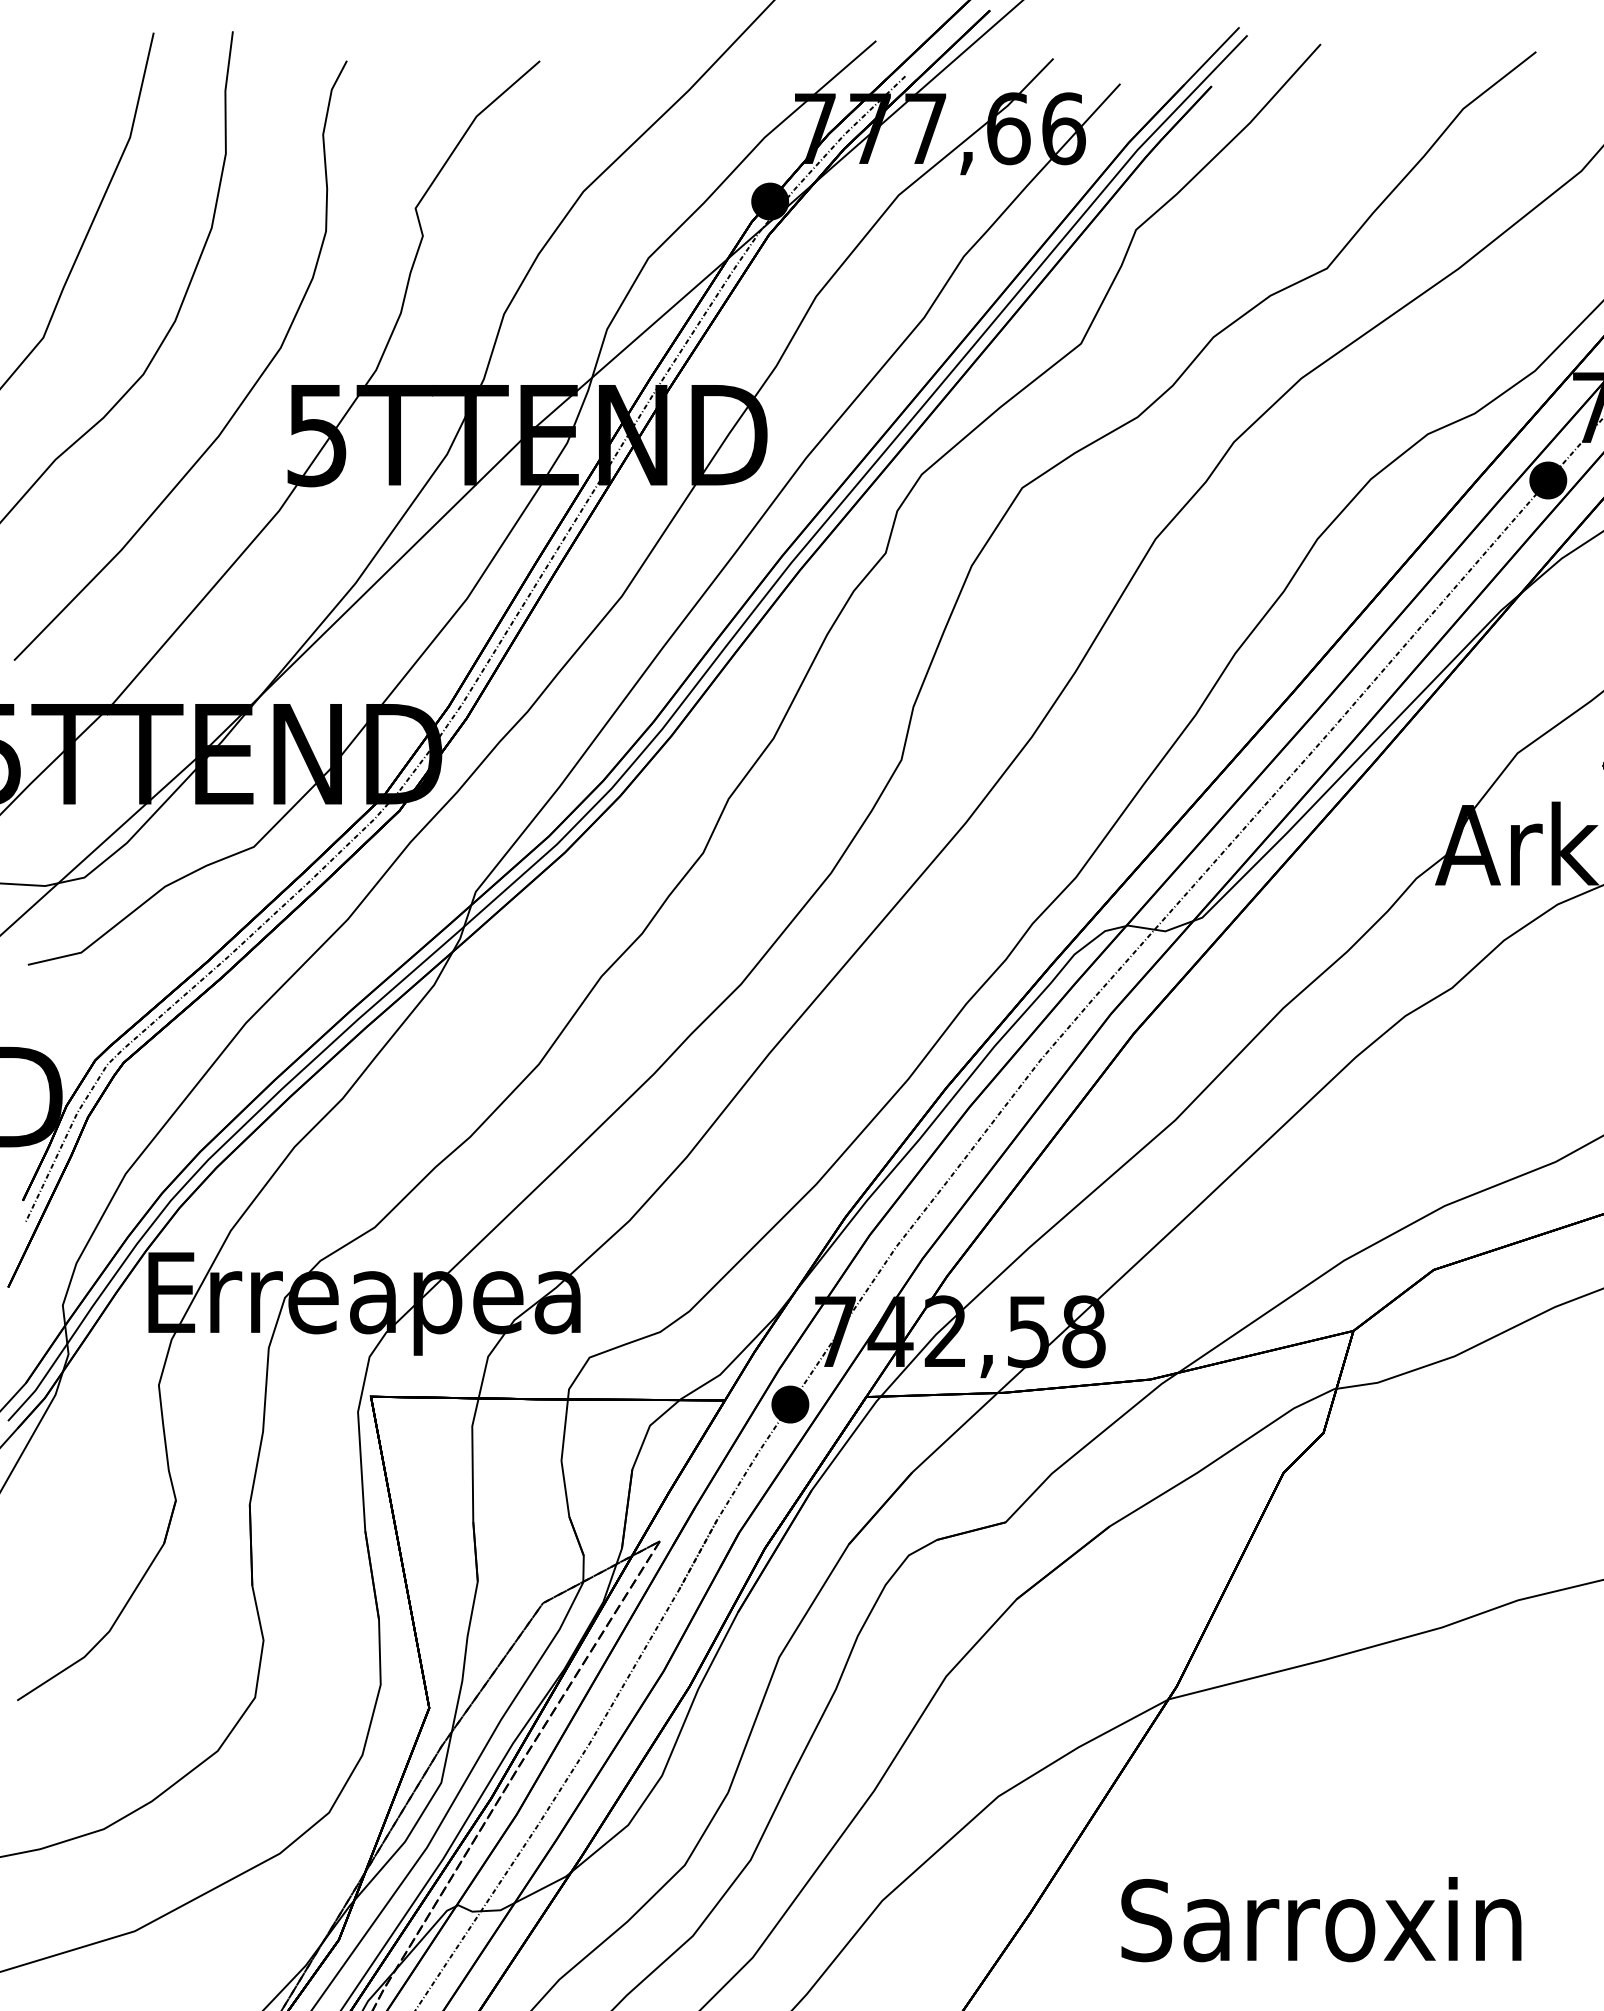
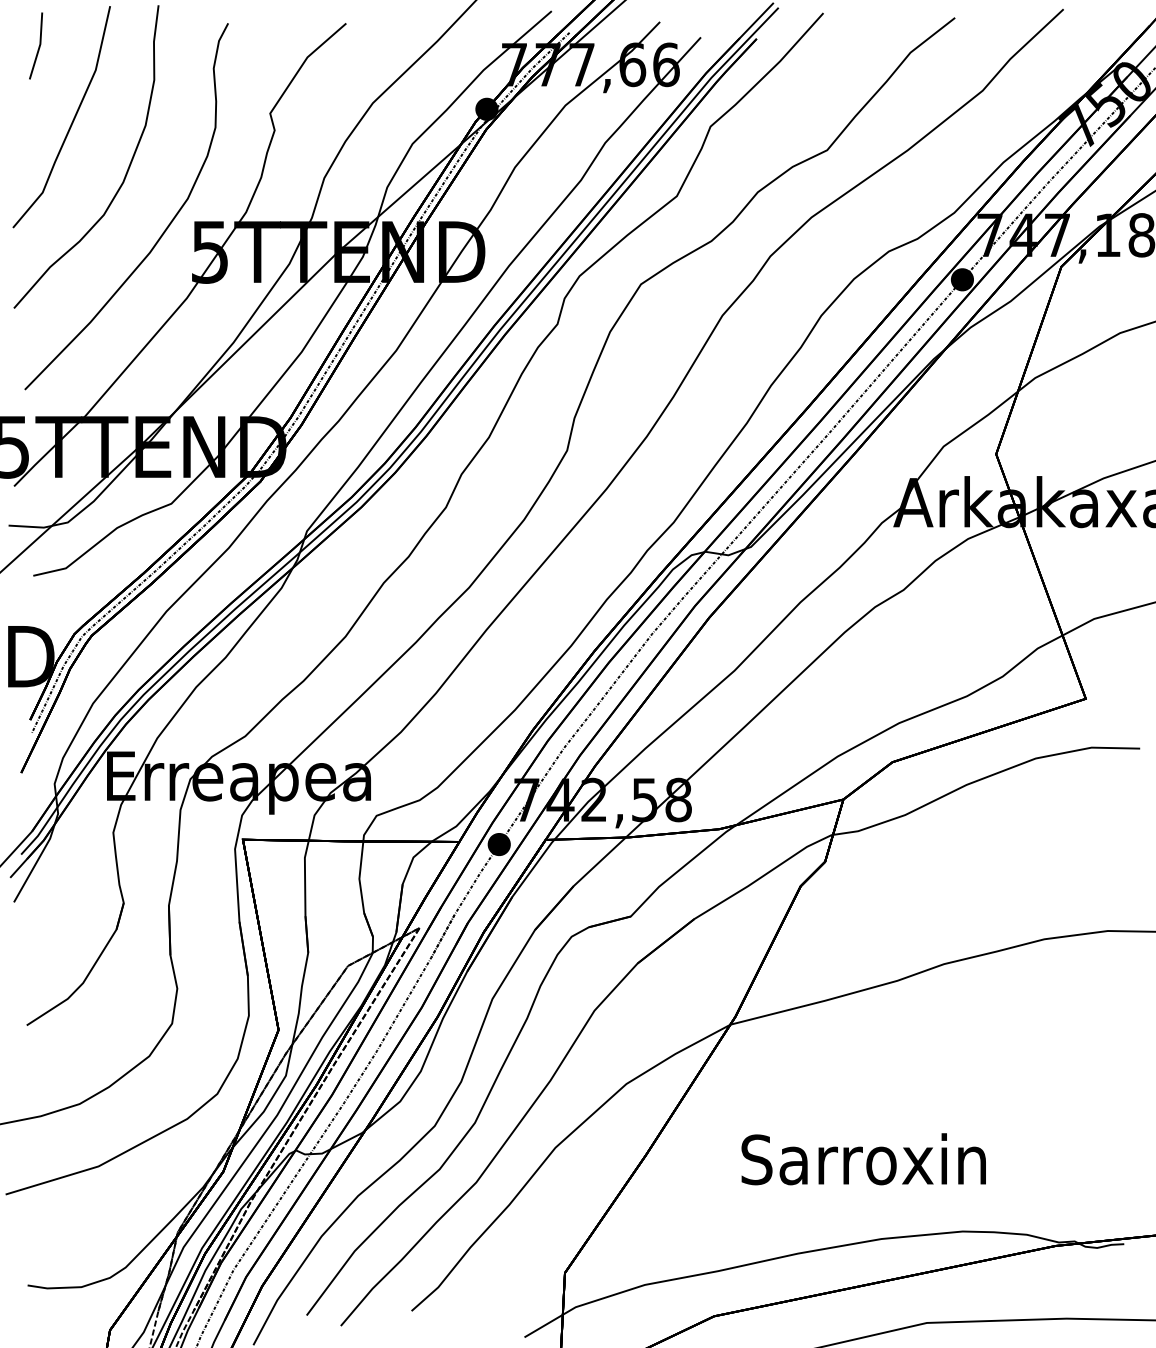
part: (33, 97) -> (36, 45), added
text: (1320, 1919) -> (863, 1159), moved

